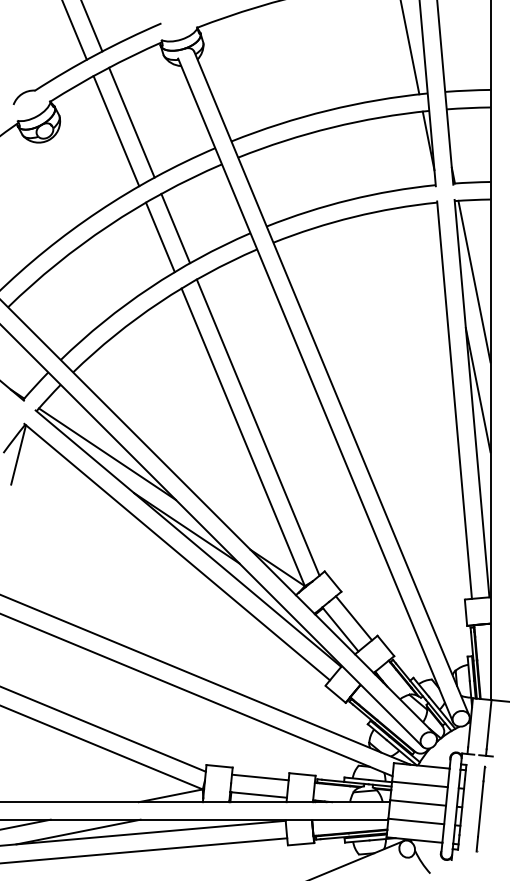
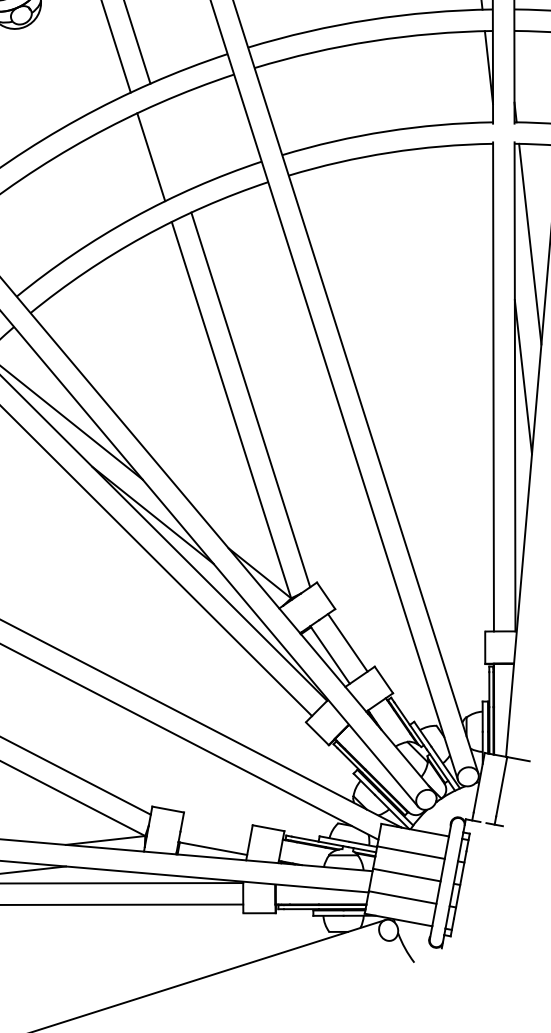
line: (175, 228) -> (170, 148), removed
line: (259, 777) -> (215, 827), removed
line: (480, 808) -> (482, 888), removed

